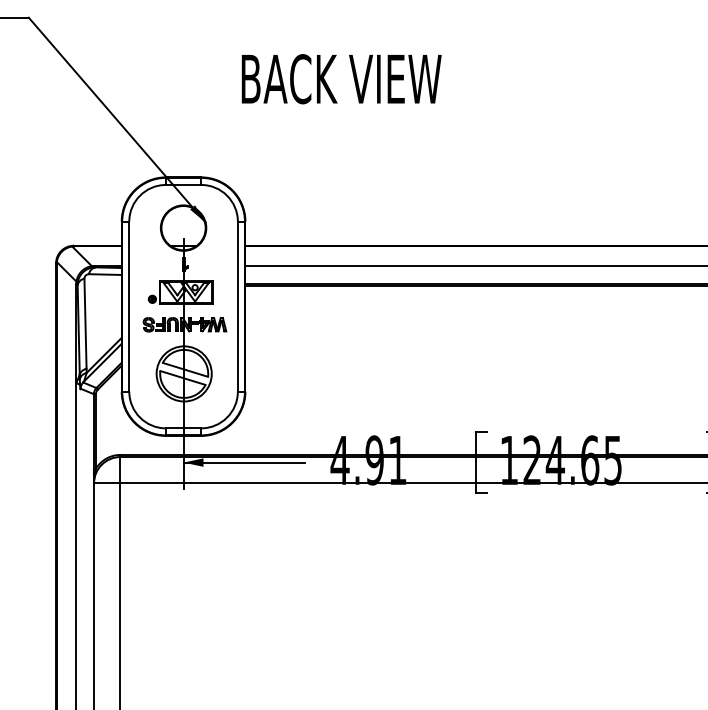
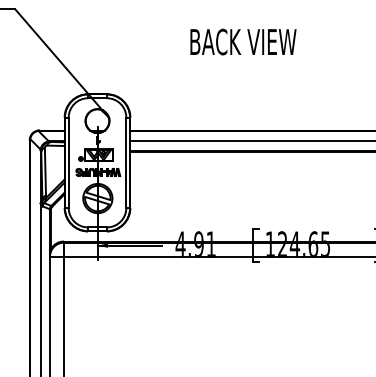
text: (341, 78) -> (243, 41), moved

